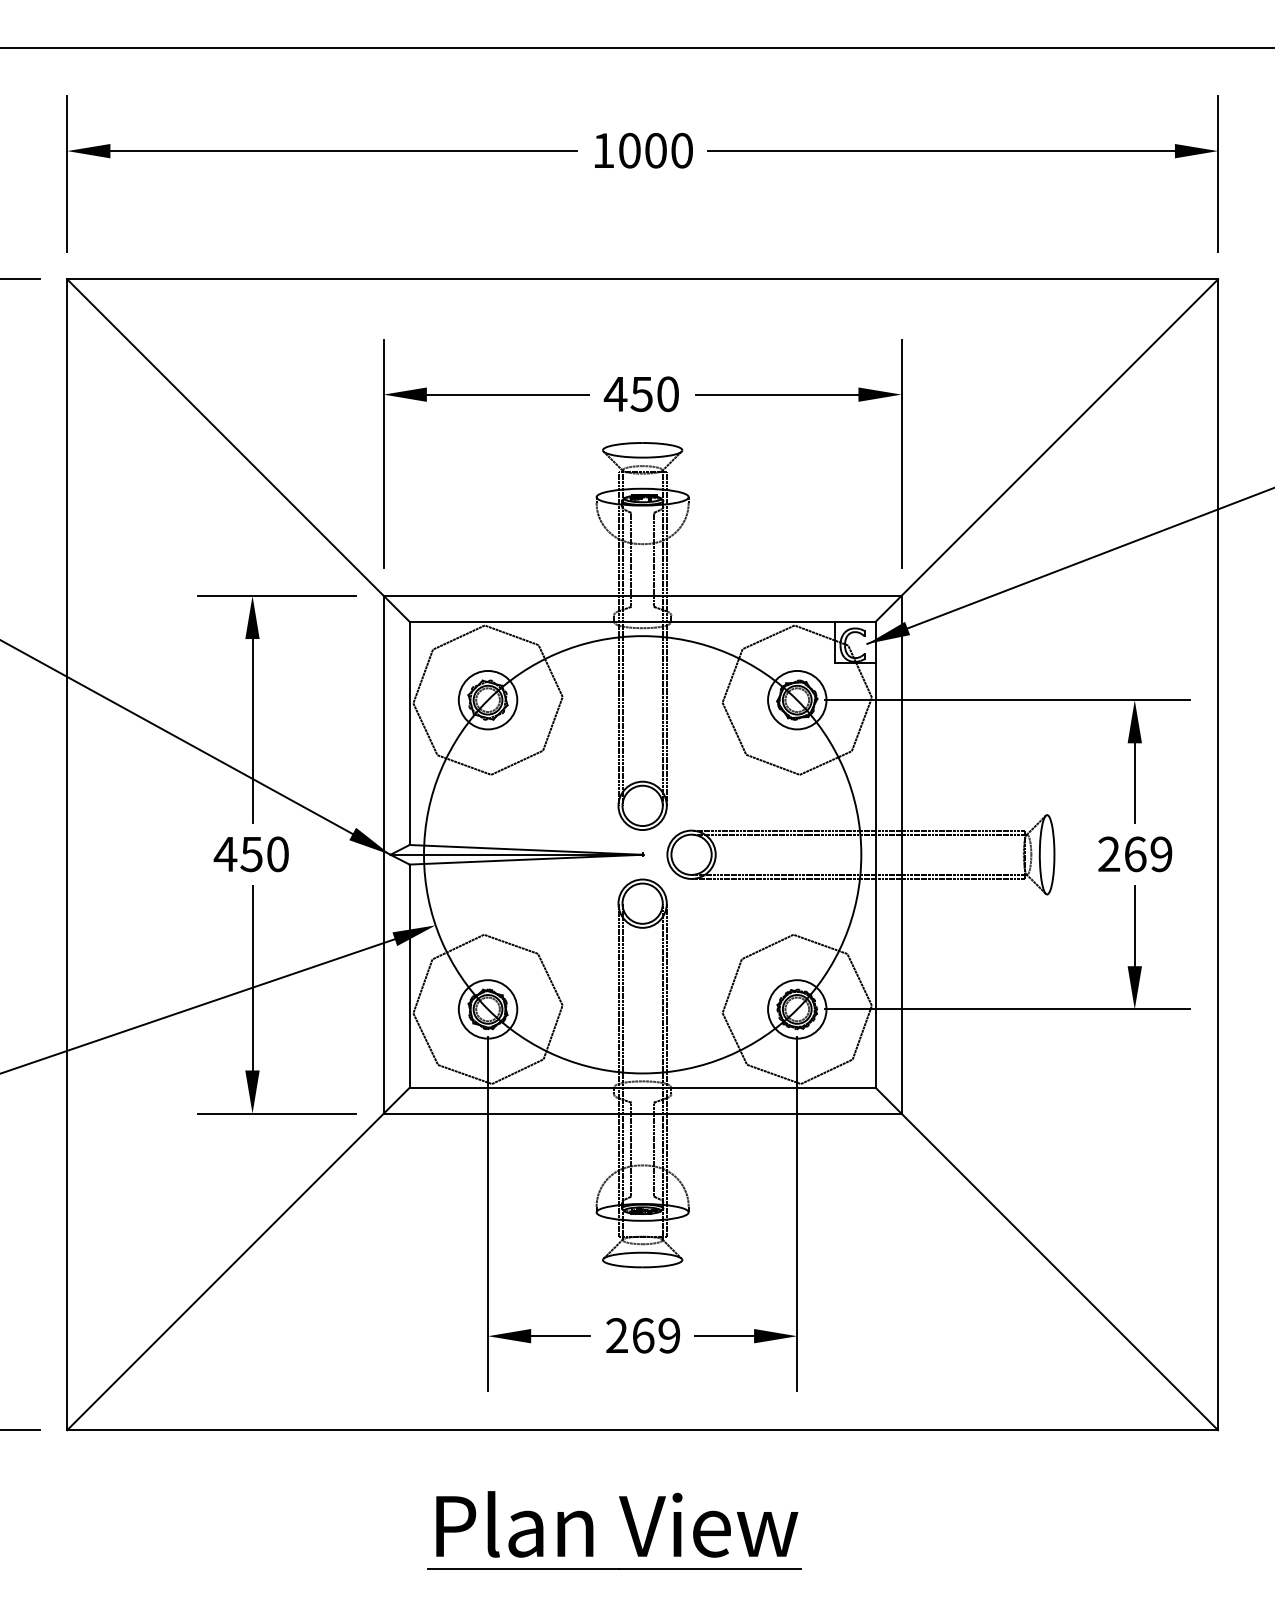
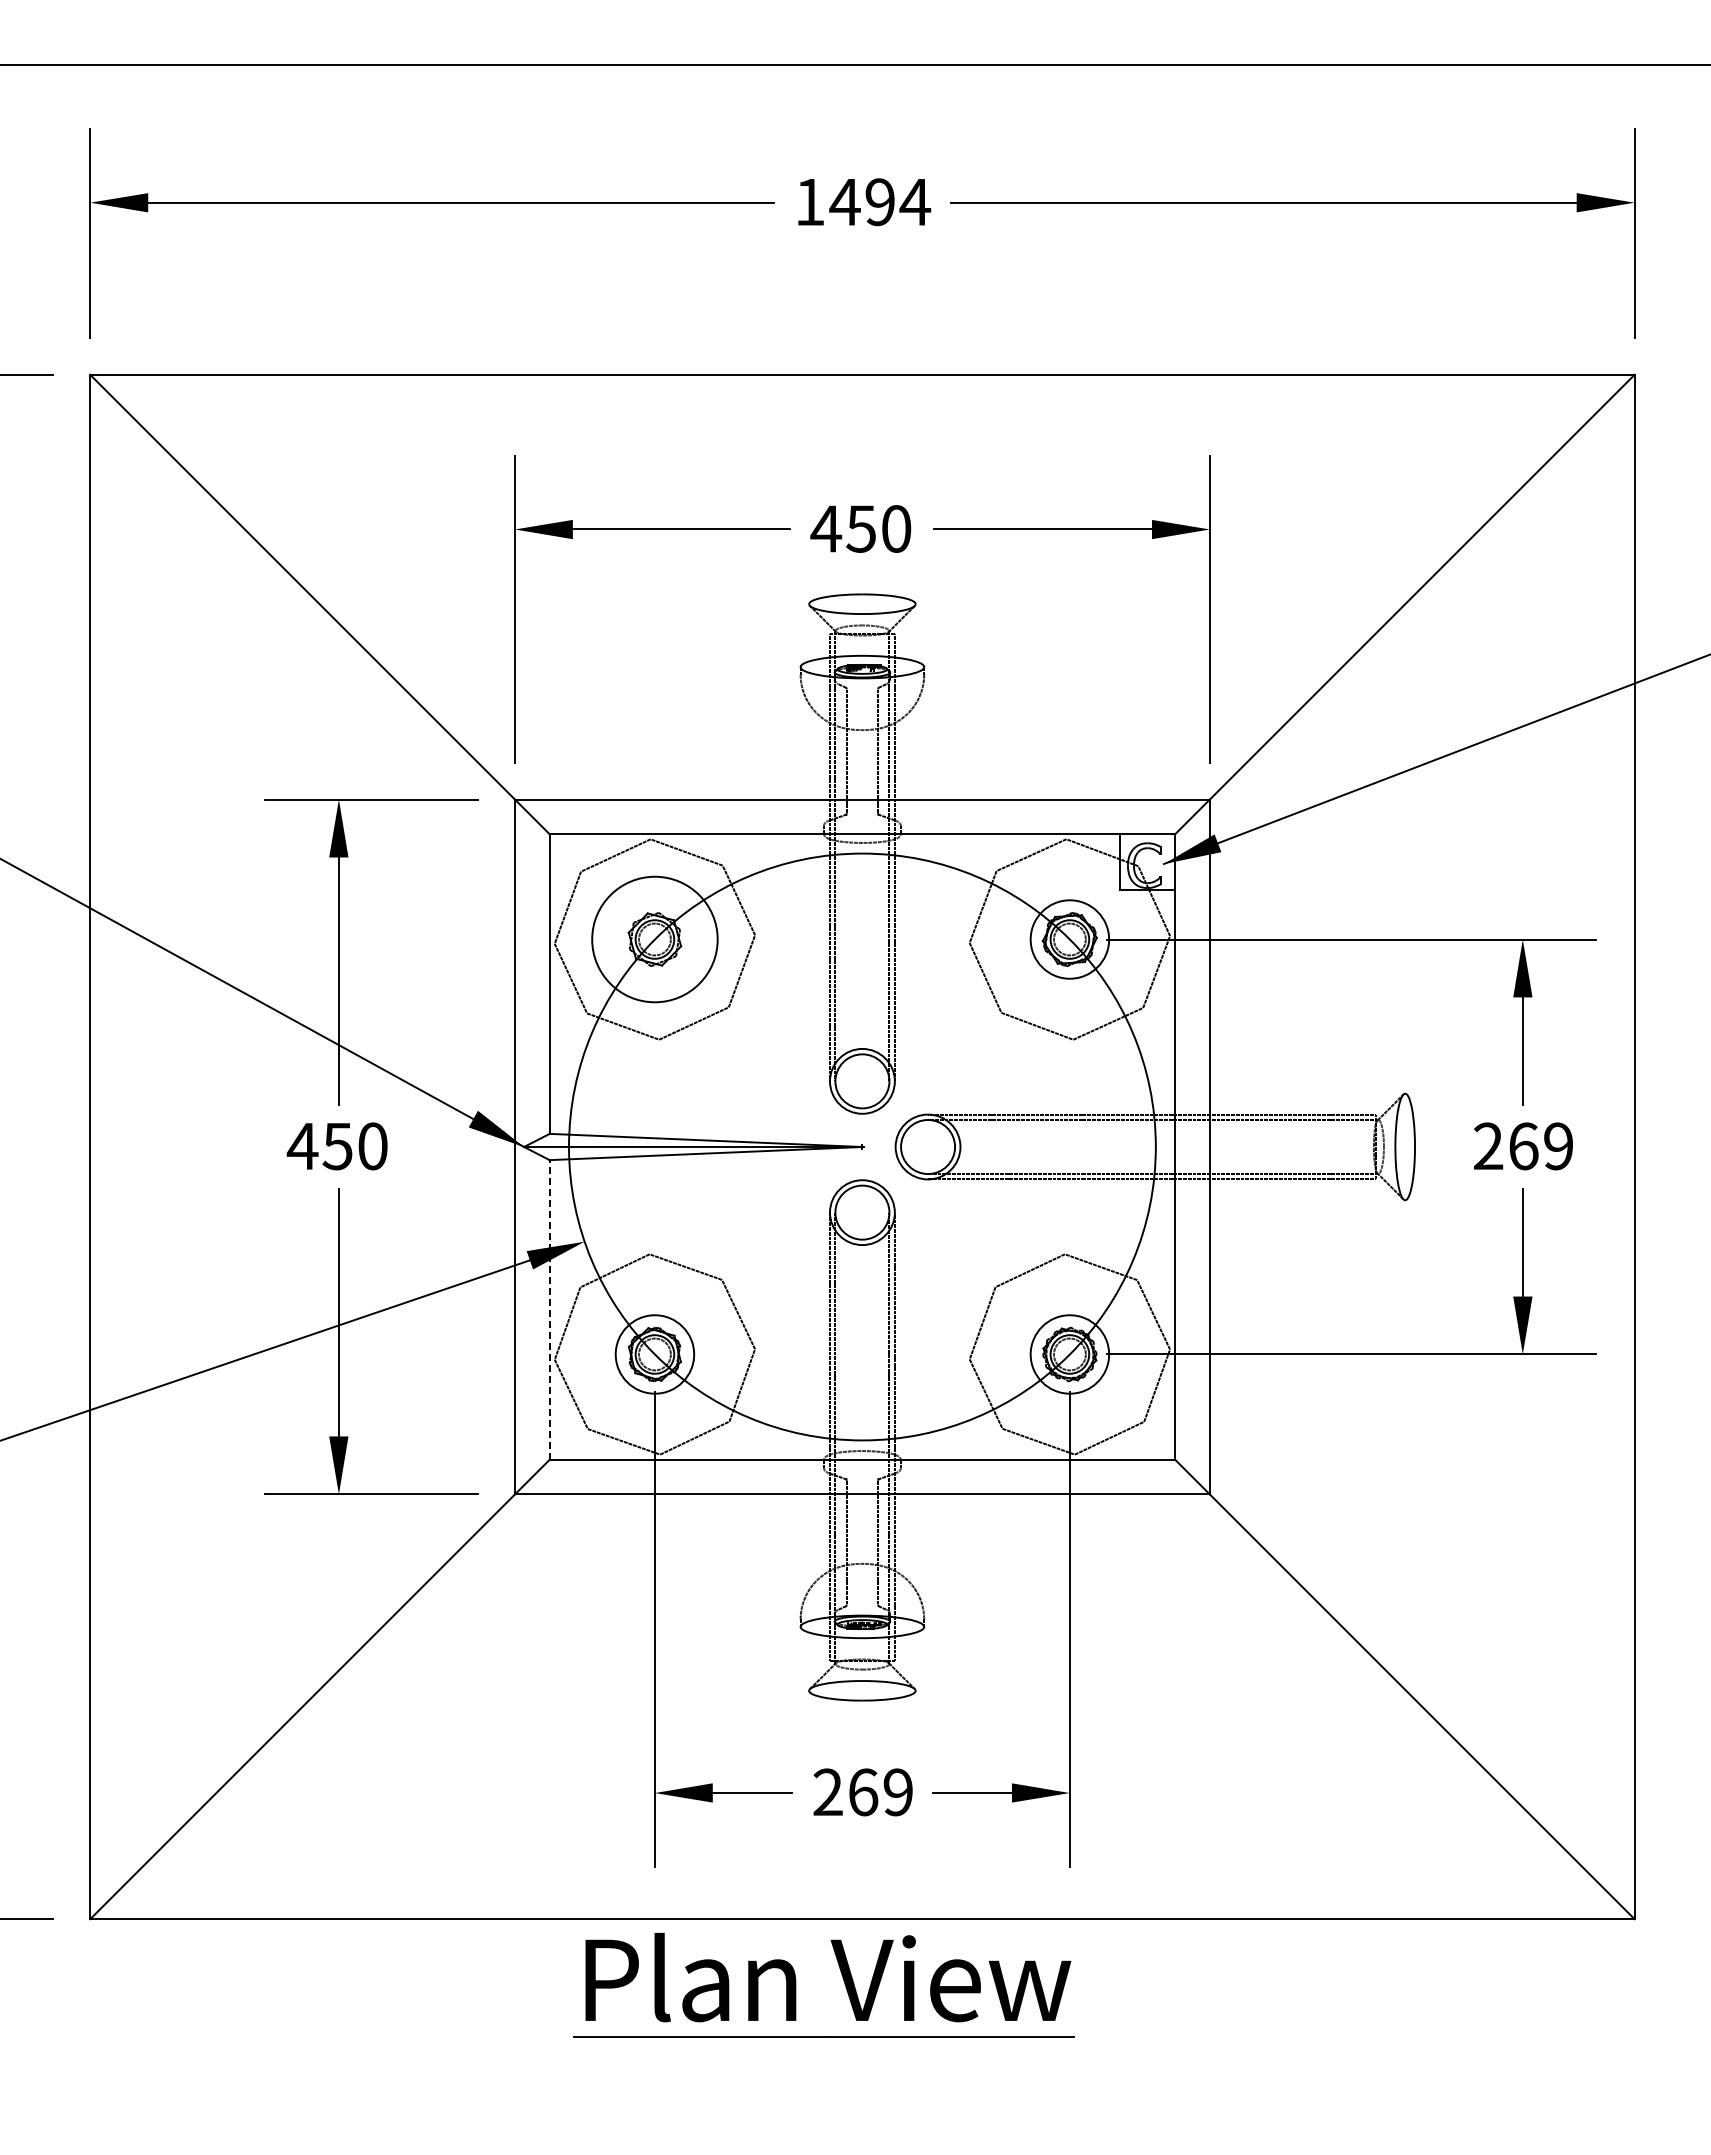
text: (656, 150) -> (880, 202), 1000 -> 1494
circle: (487, 700) -> (654, 939), size x1.6
line: (409, 975) -> (549, 1309), solid -> dashed
part: (627, 1525) -> (842, 1978), moved

